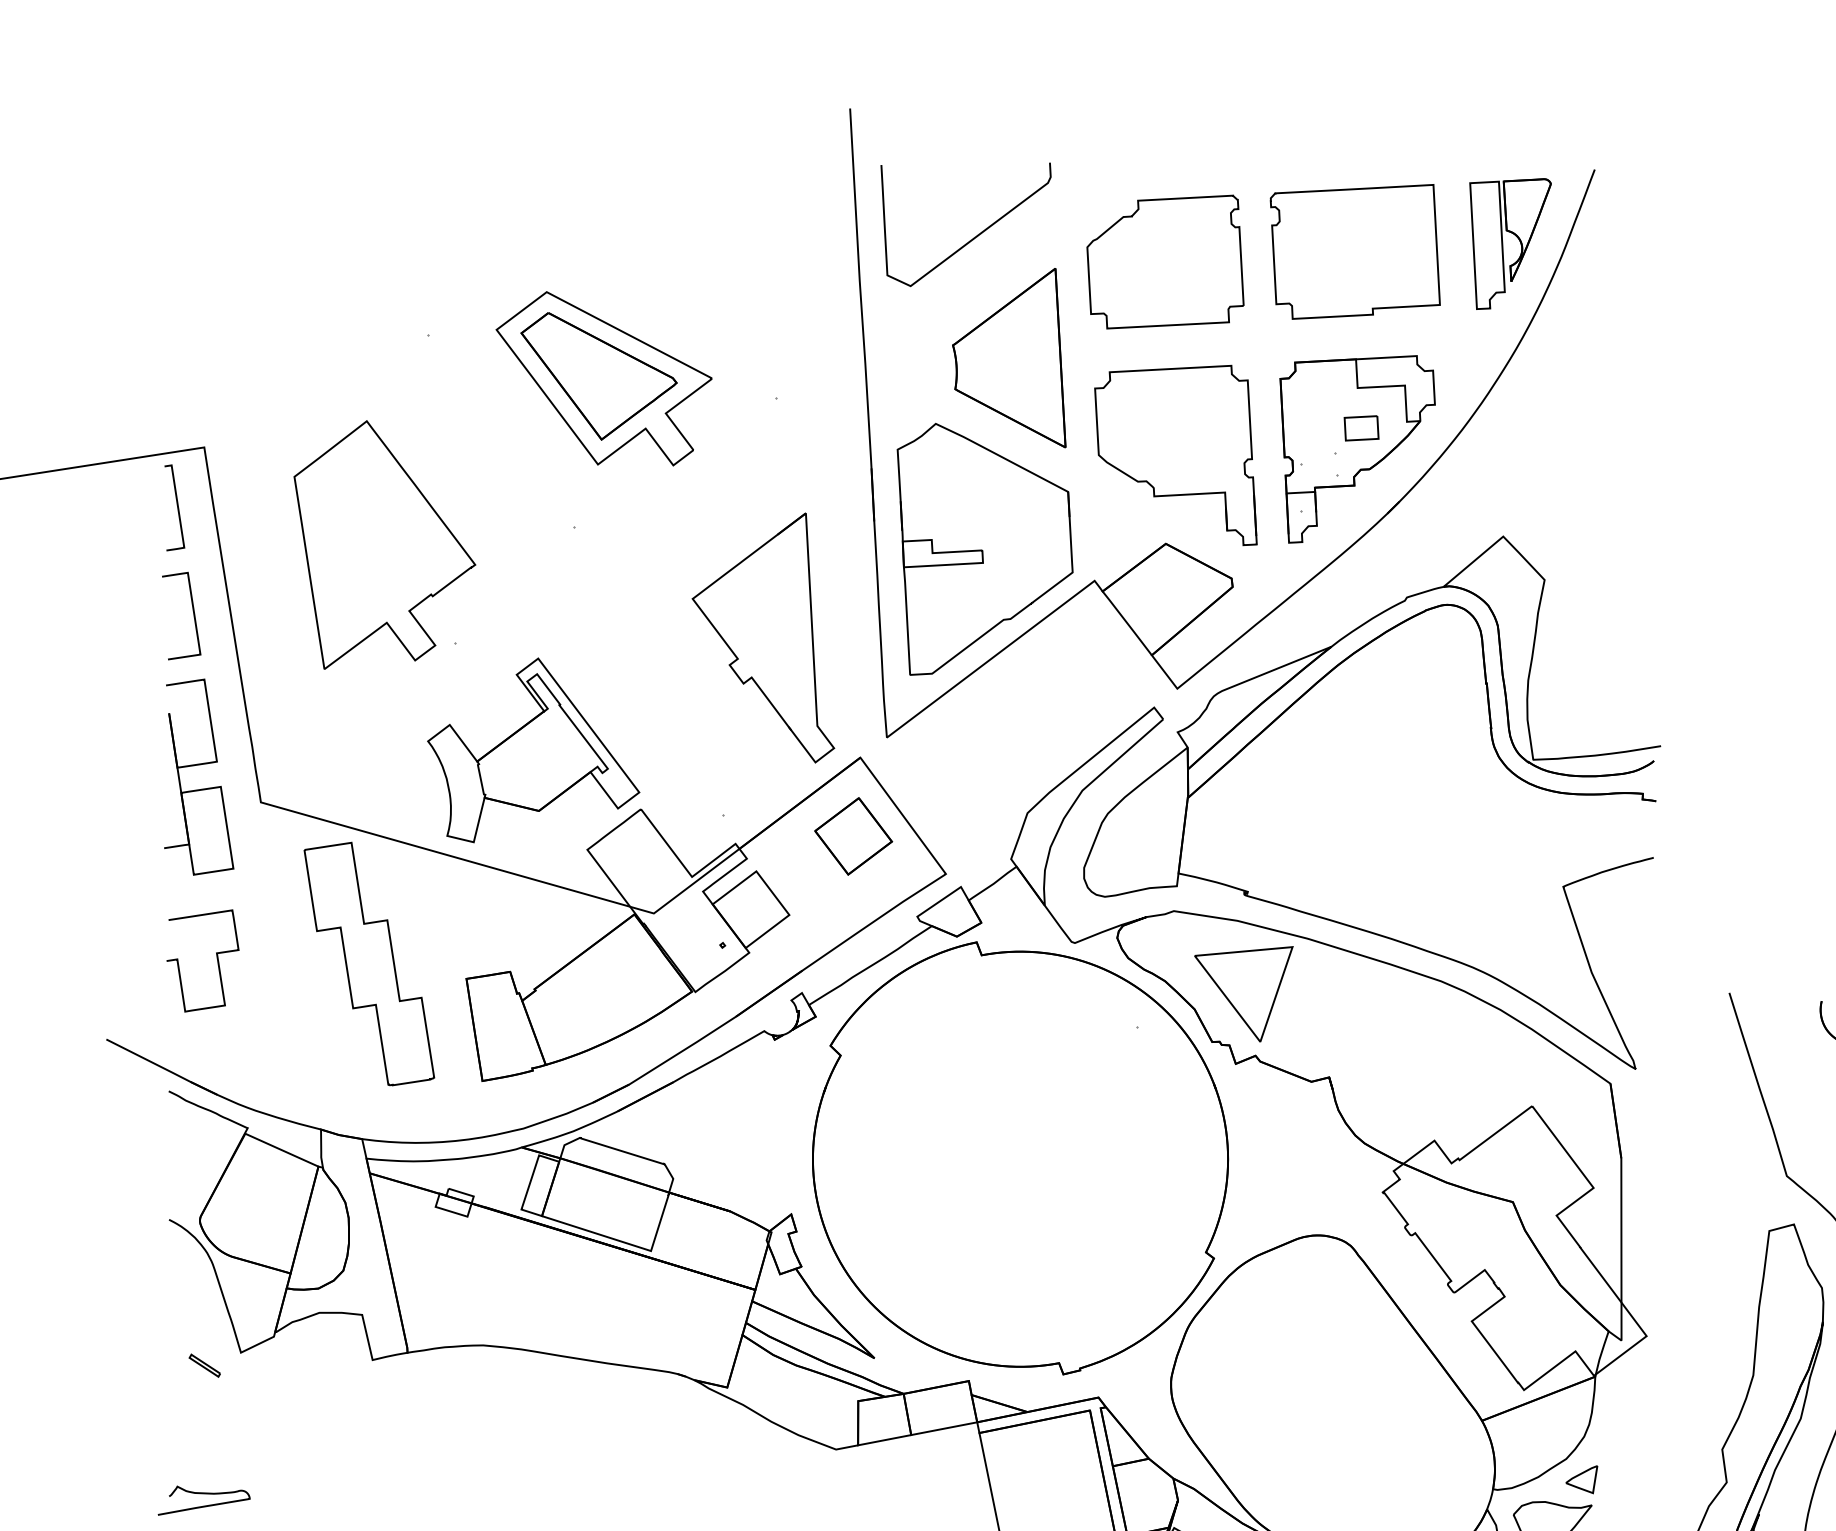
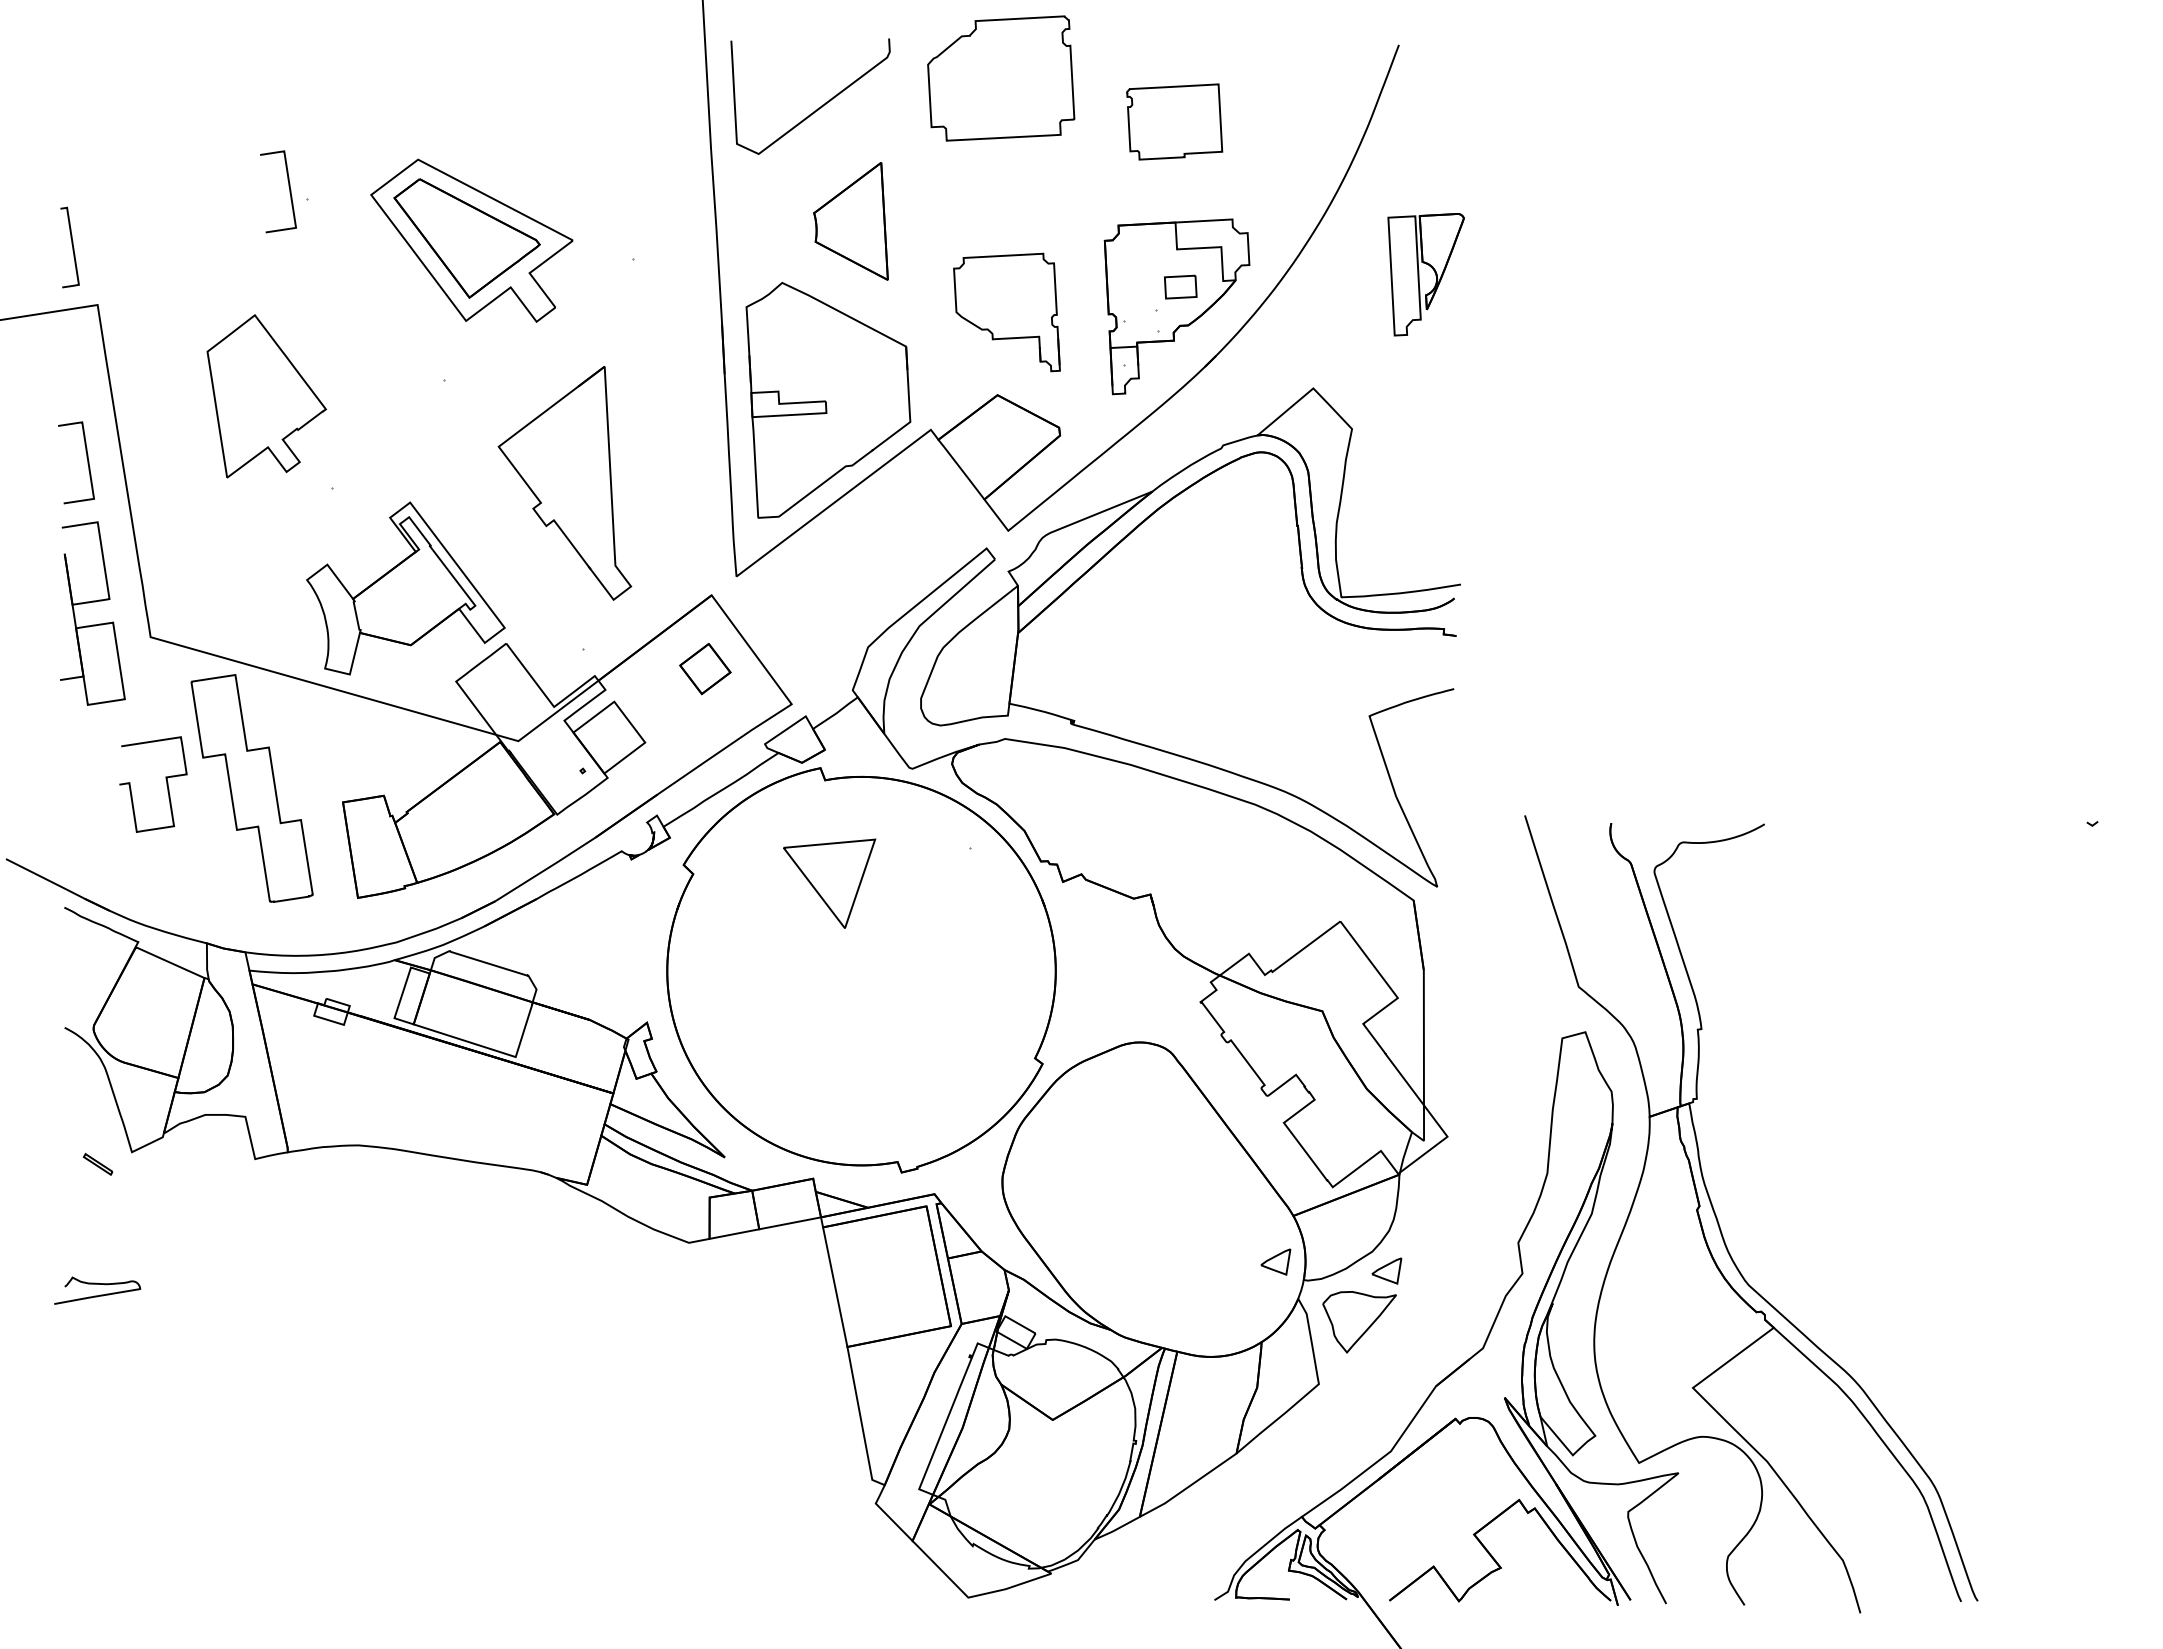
part: (1509, 243) -> (1425, 274), moved
part: (1354, 251) -> (1174, 121), size x0.6
part: (1165, 262) -> (1001, 78), moved
curve: (409, 326) -> (289, 191), added
part: (1008, 358) -> (850, 221), size x0.7
part: (1175, 455) -> (1006, 312), size x0.7
curve: (177, 507) -> (72, 247), moved
part: (384, 545) -> (266, 396), size x0.7
part: (762, 638) -> (564, 483), moved
part: (853, 835) -> (705, 668), size x0.7
curve: (215, 955) -> (165, 779), moved
part: (1243, 993) -> (829, 883), moved
part: (1462, 1469) -> (1275, 1261), added

